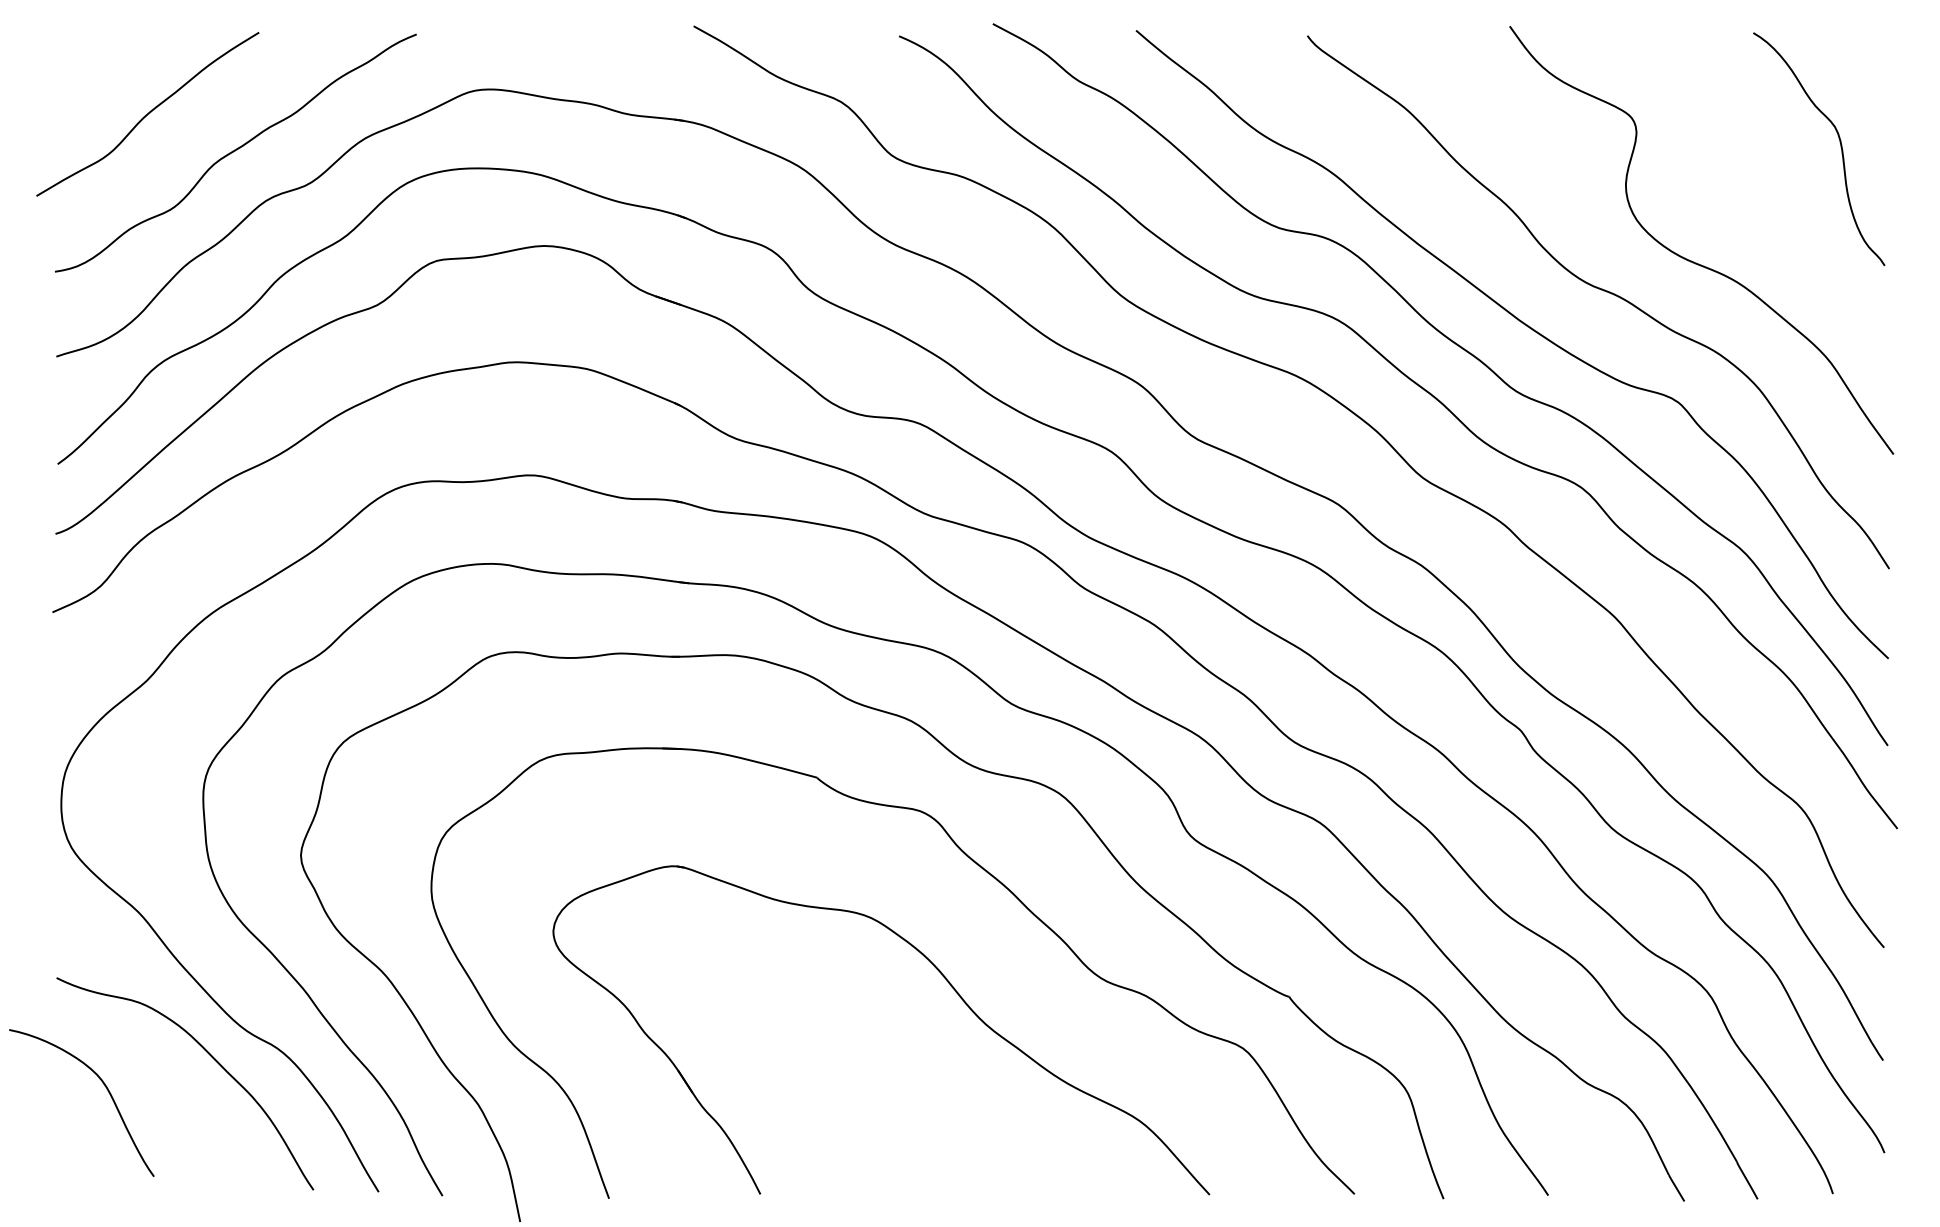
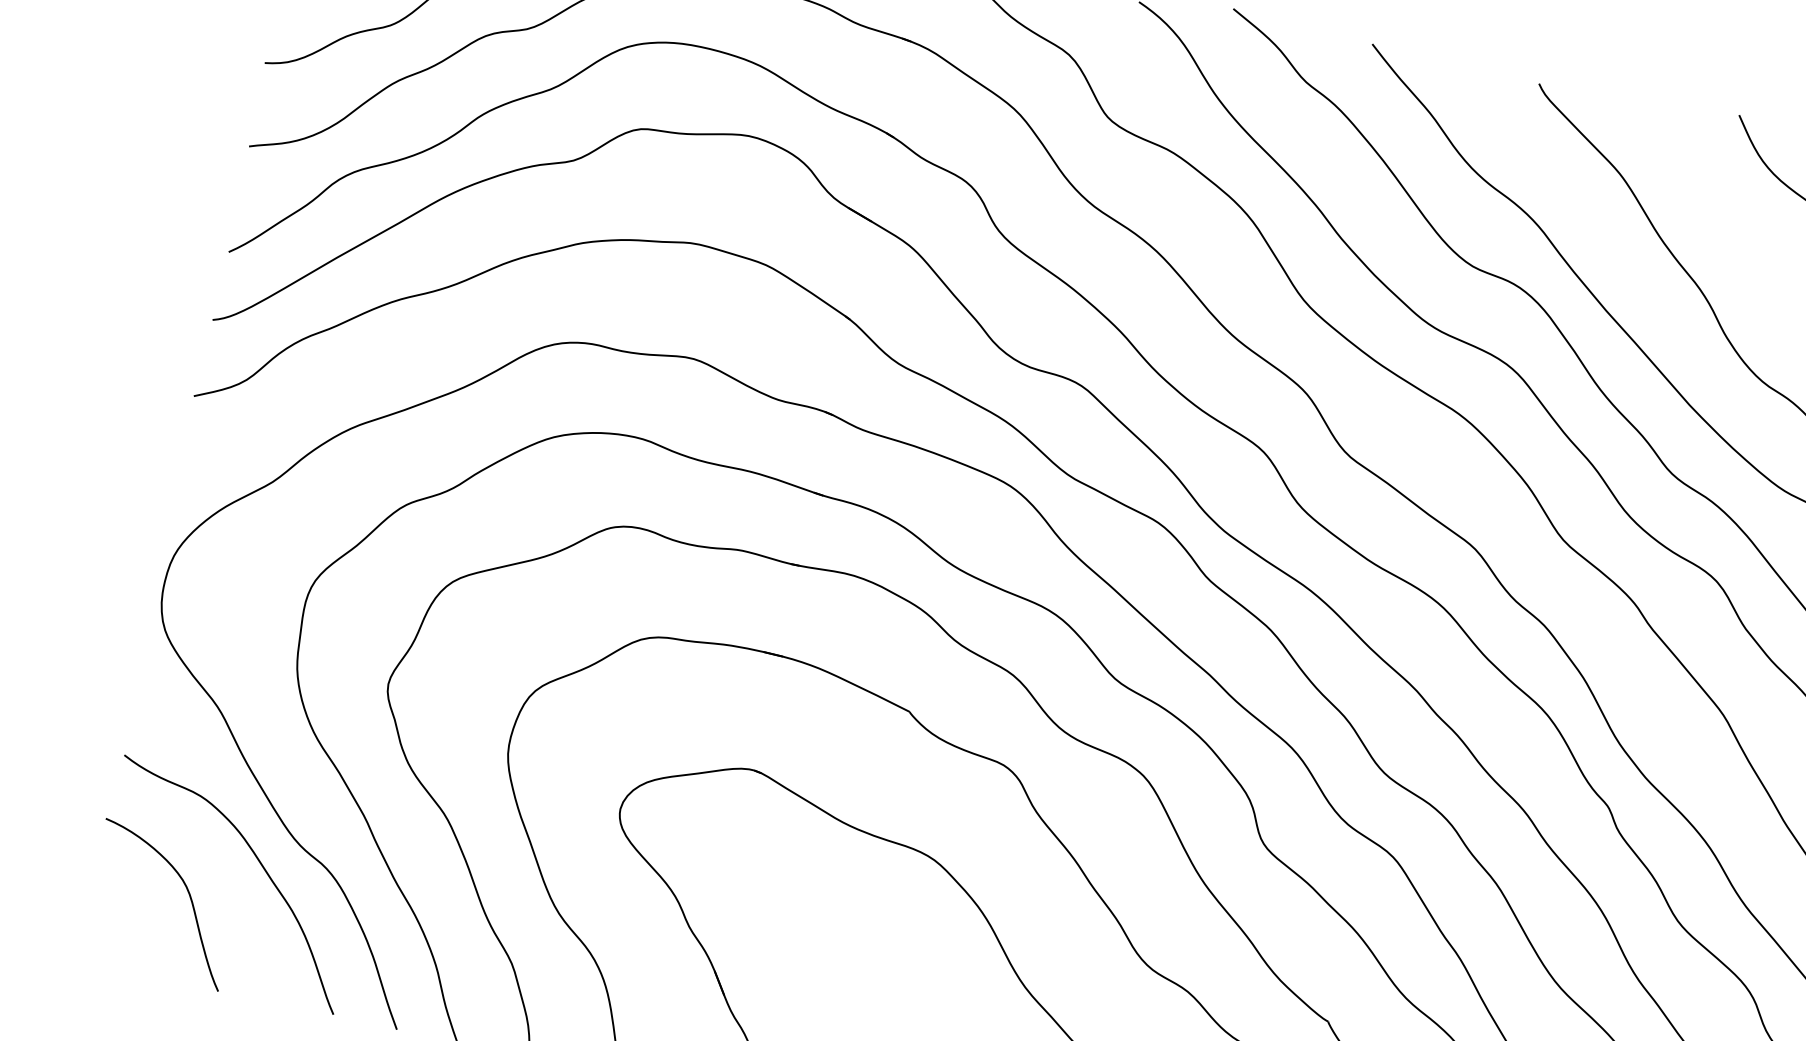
curve: (104, 1086) -> (187, 893), moved

